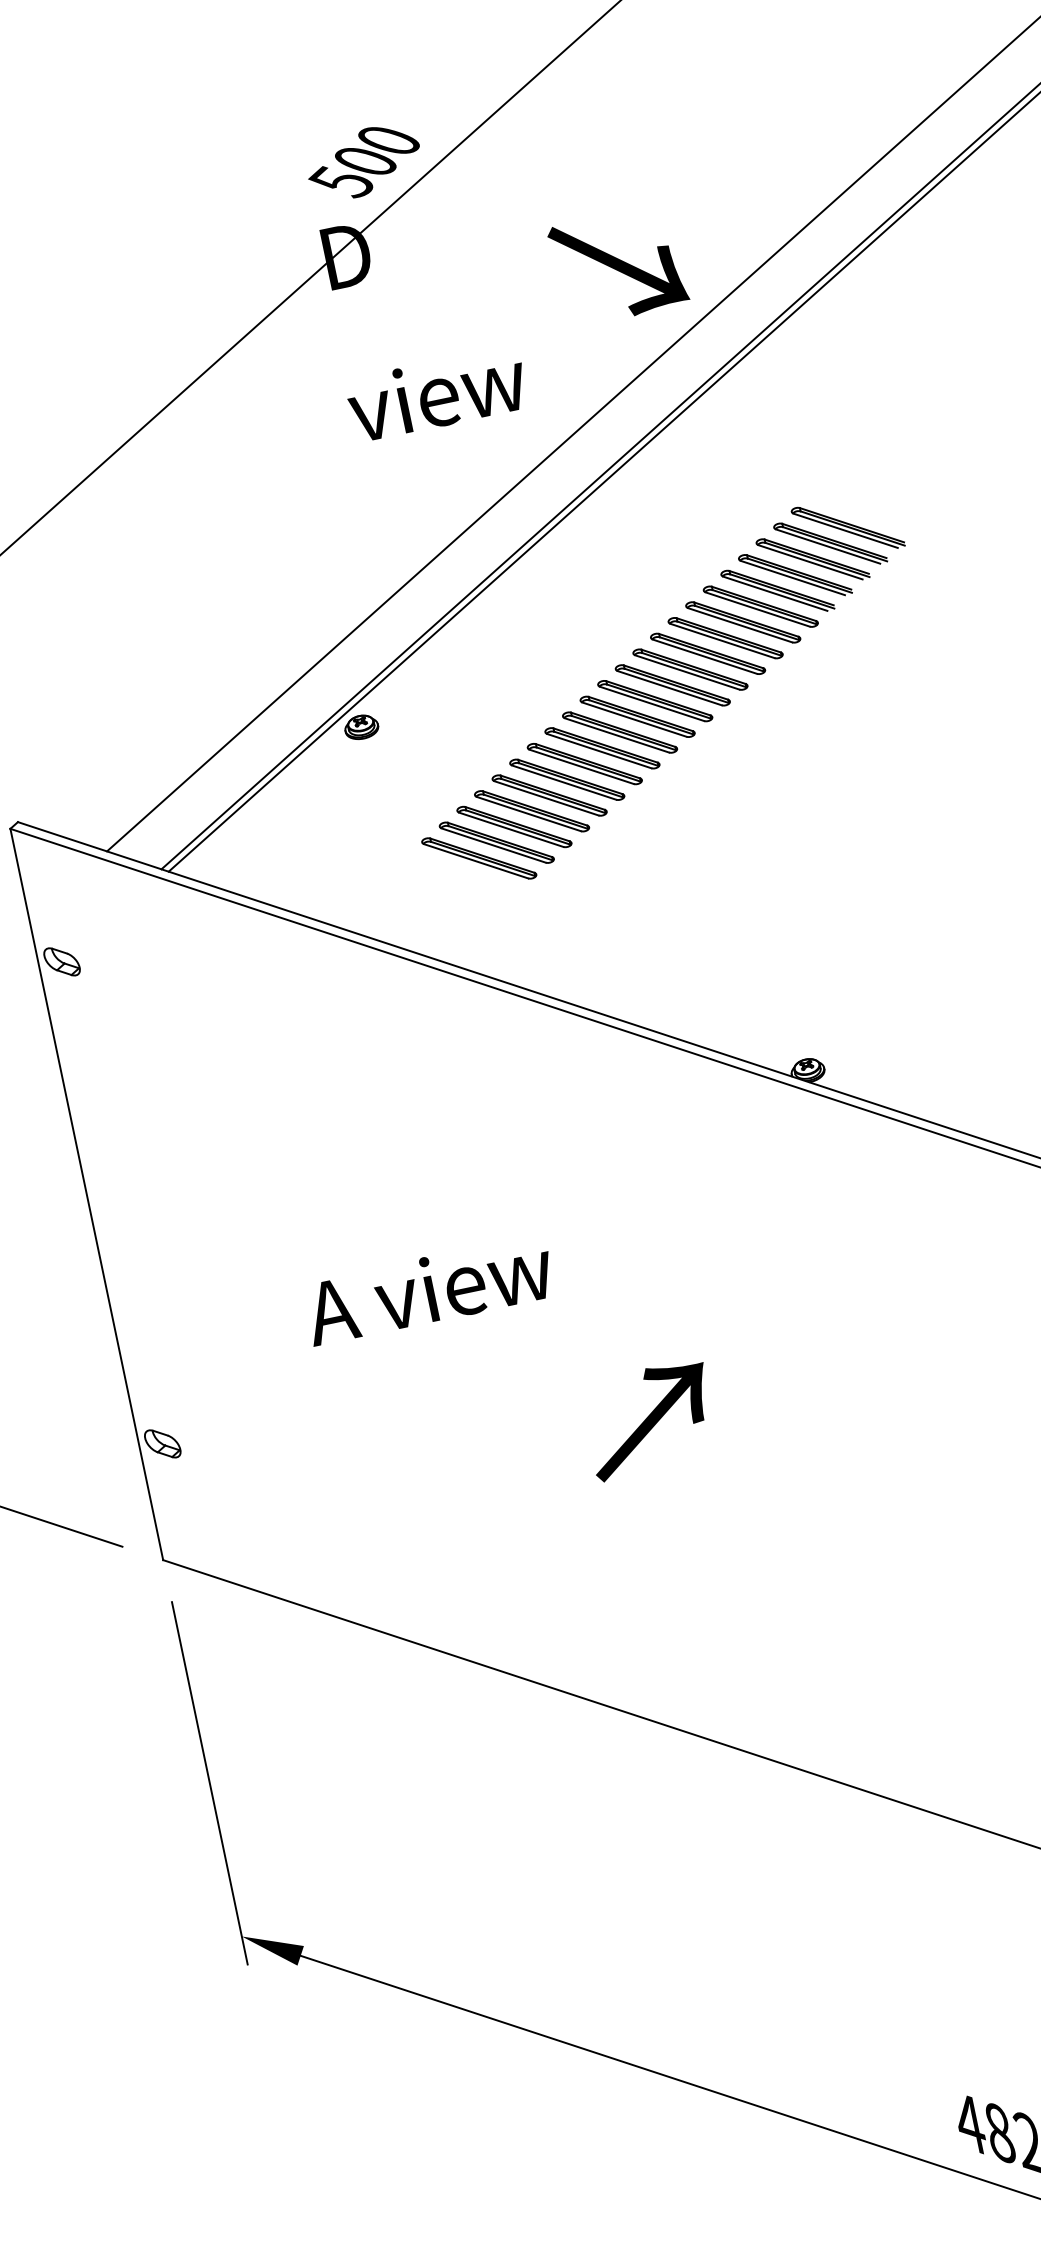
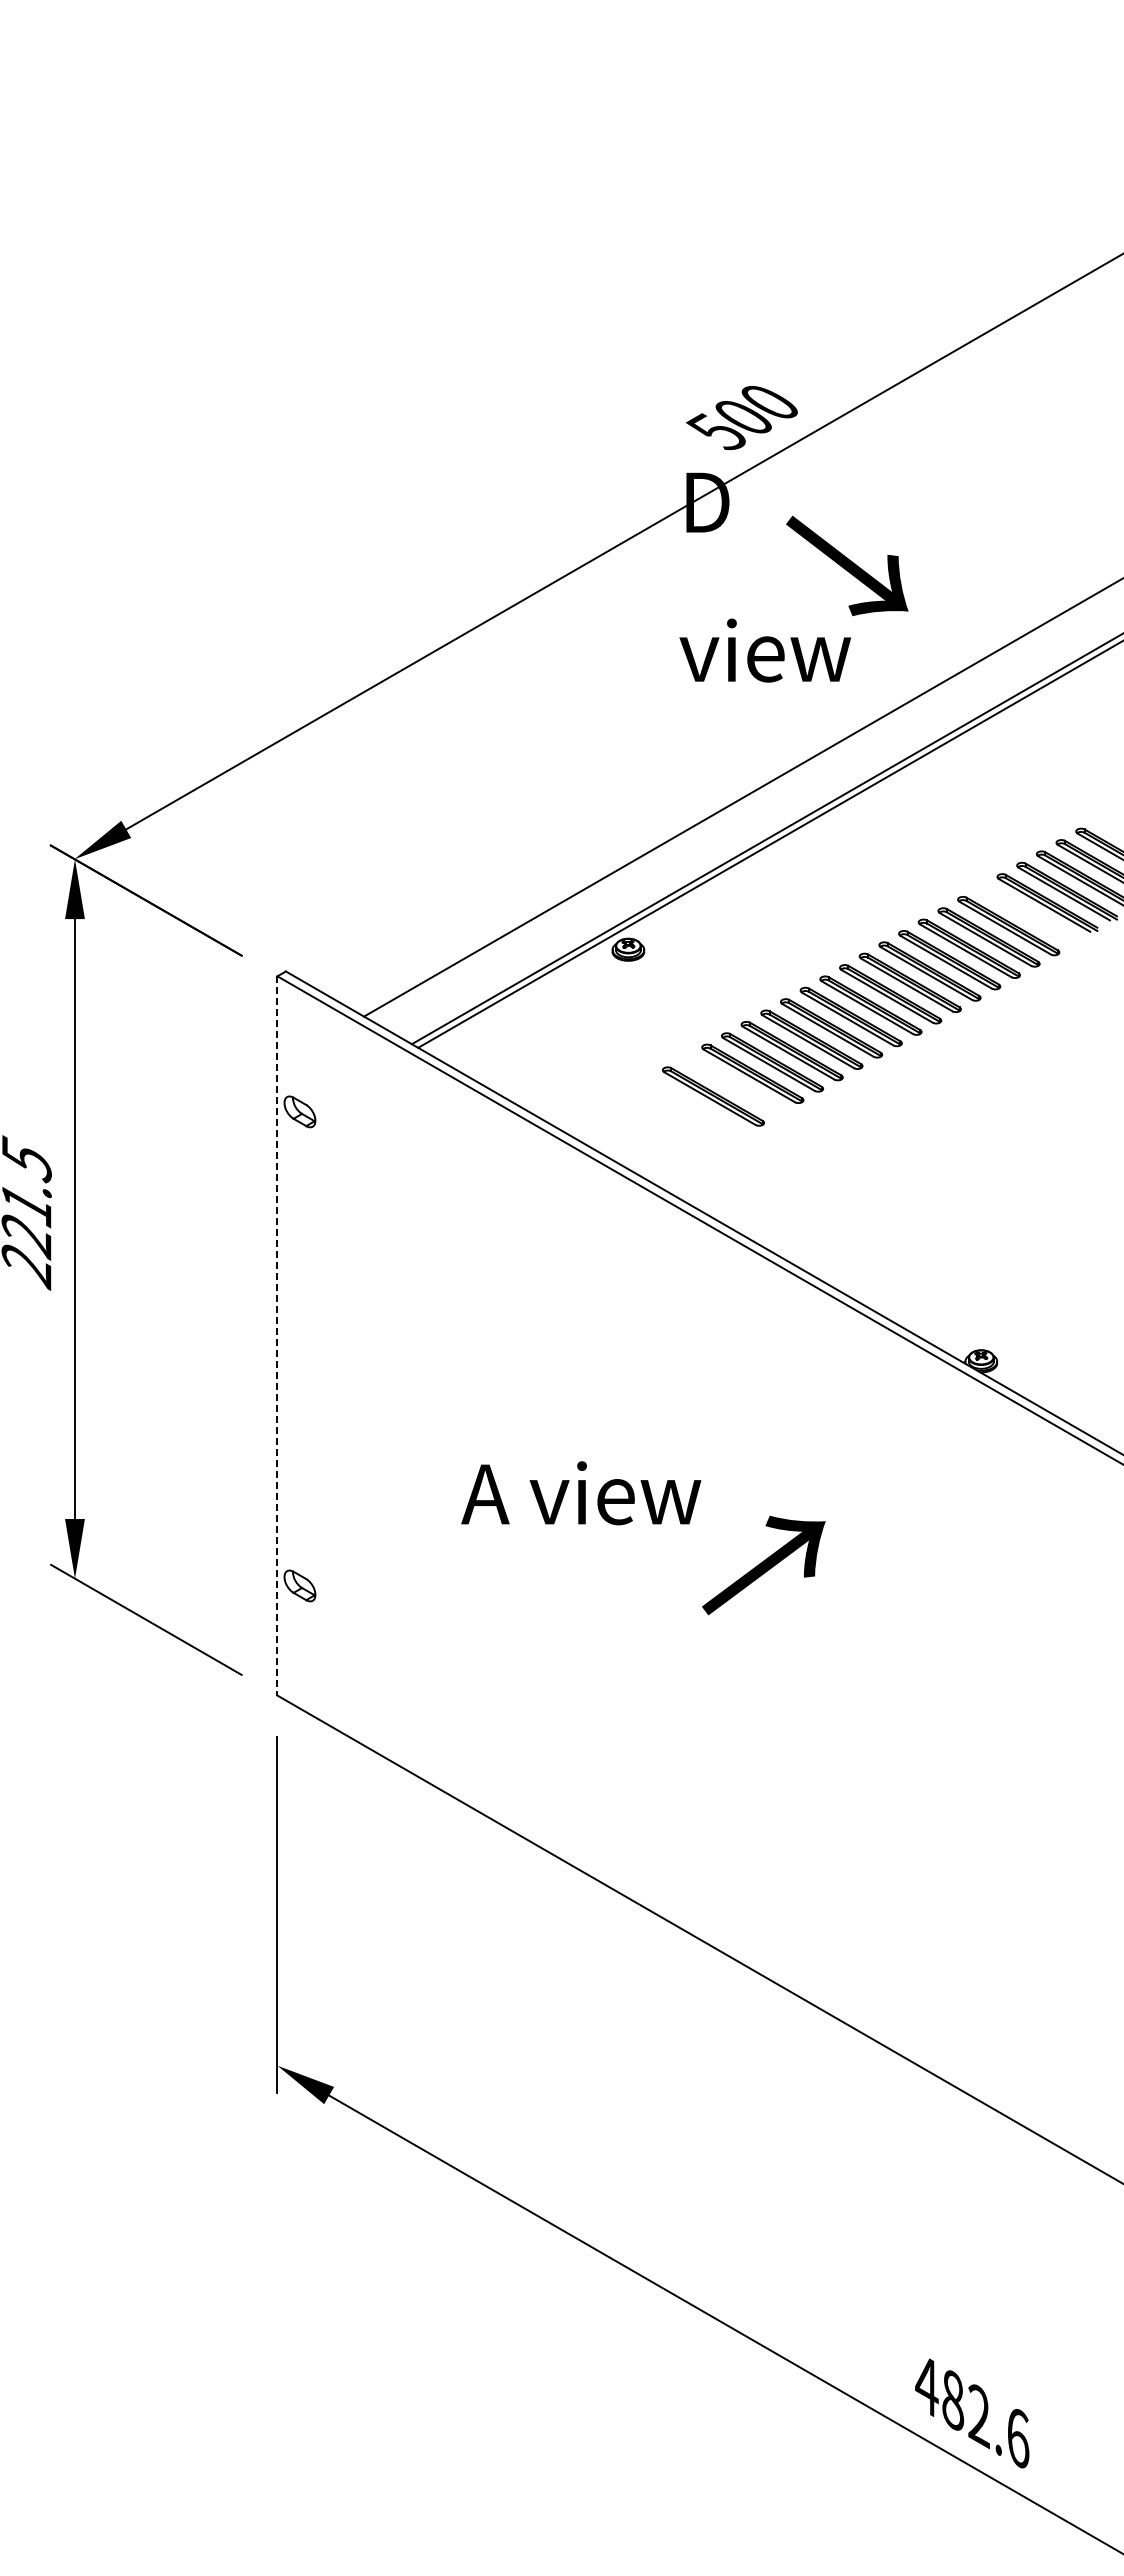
text: (618, 265) -> (847, 565), moved
part: (759, 606) -> (1027, 914), removed
part: (496, 843) -> (732, 1085), removed
line: (86, 1194) -> (277, 1335), solid -> dashed
text: (649, 1420) -> (763, 1565), moved

